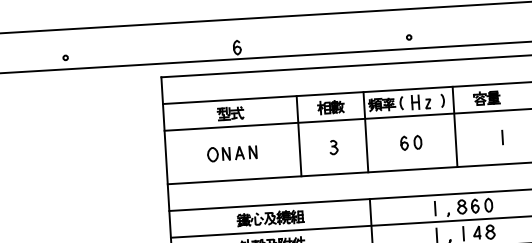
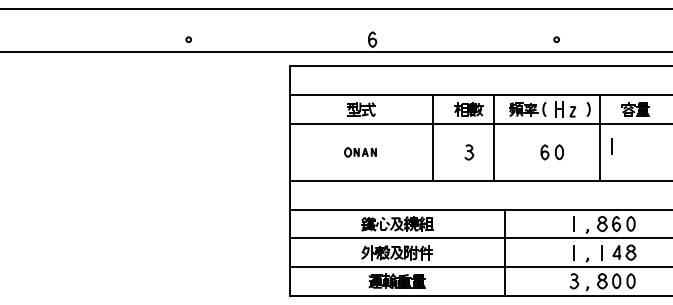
line: (365, 132) -> (493, 138), moved
line: (502, 137) -> (611, 146), moved
part: (232, 153) -> (360, 152), size x0.6

